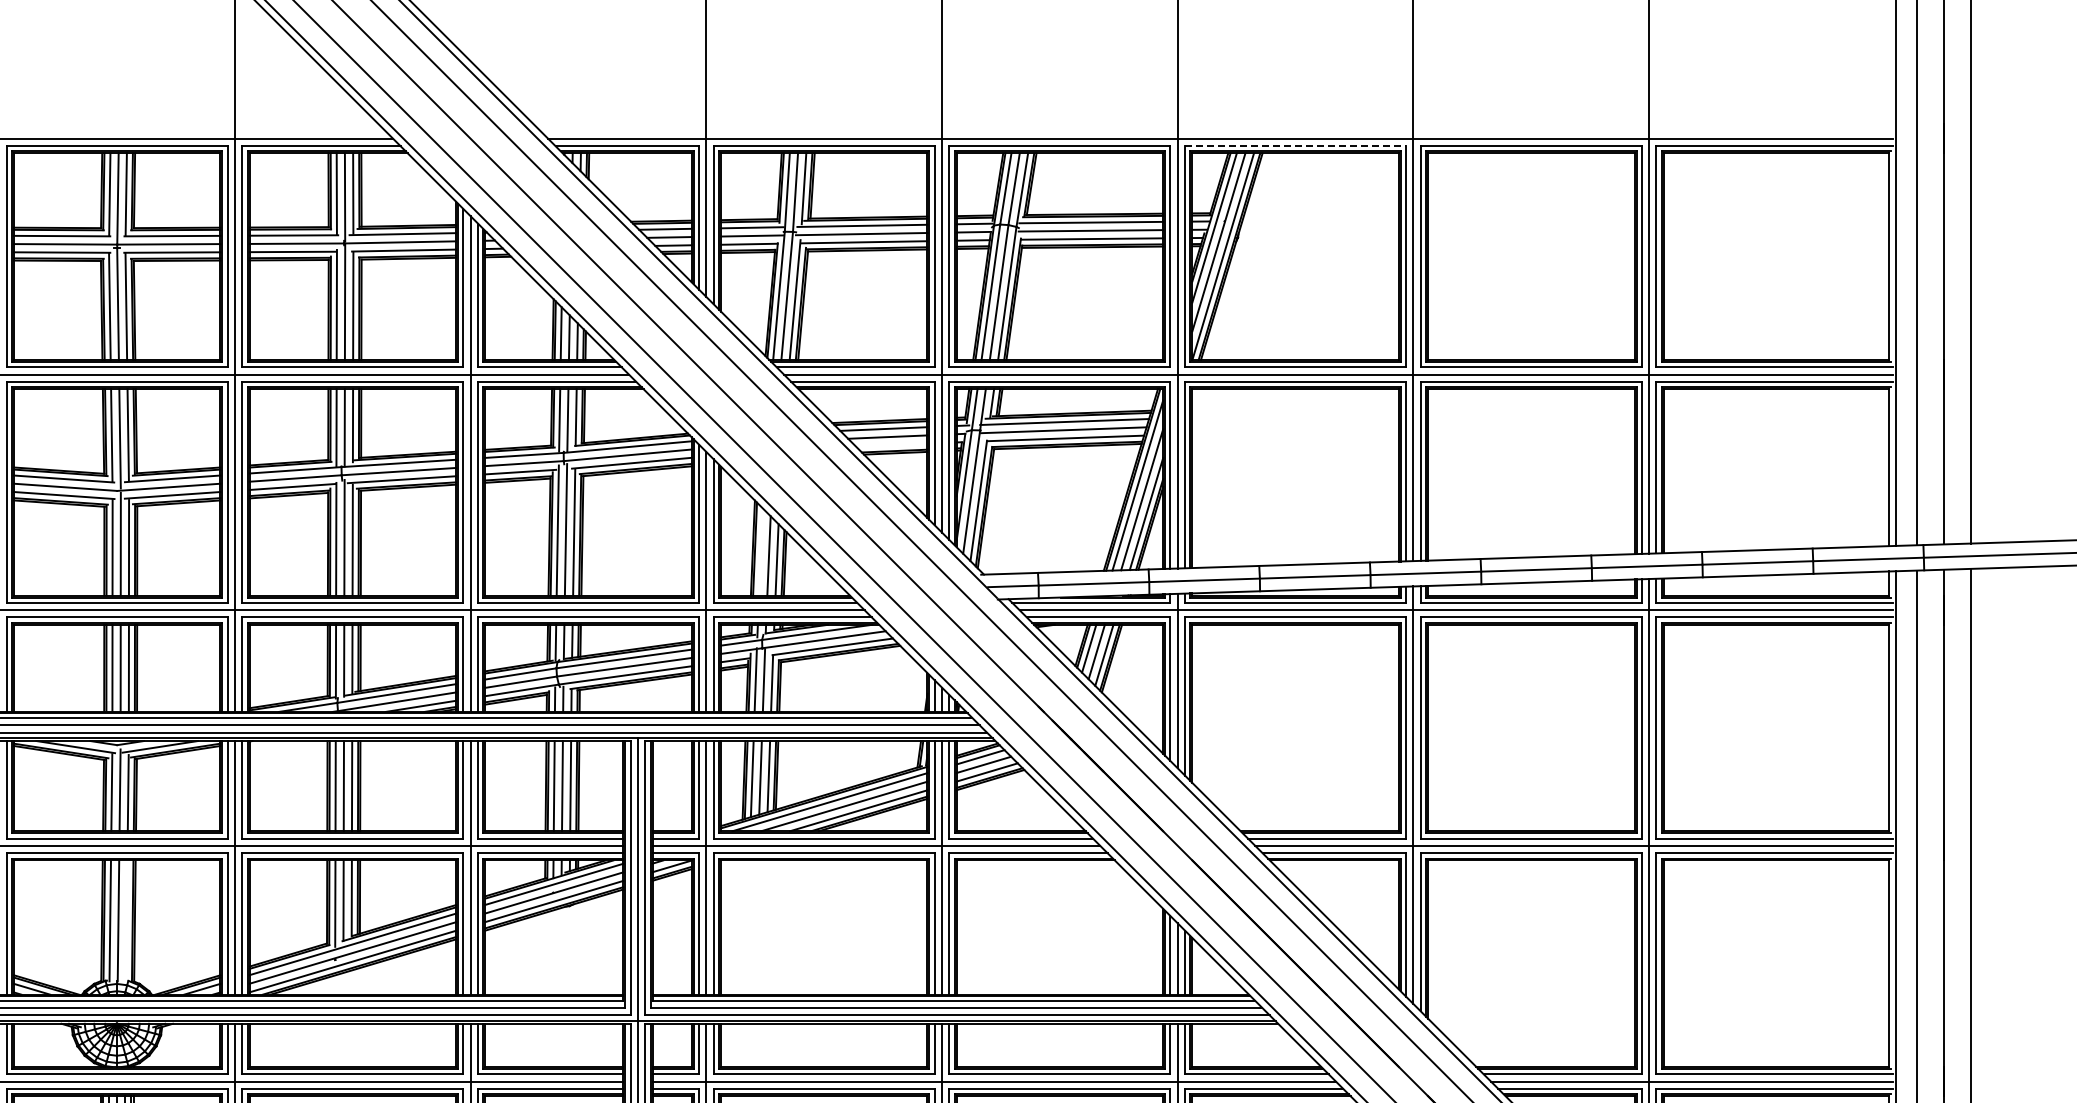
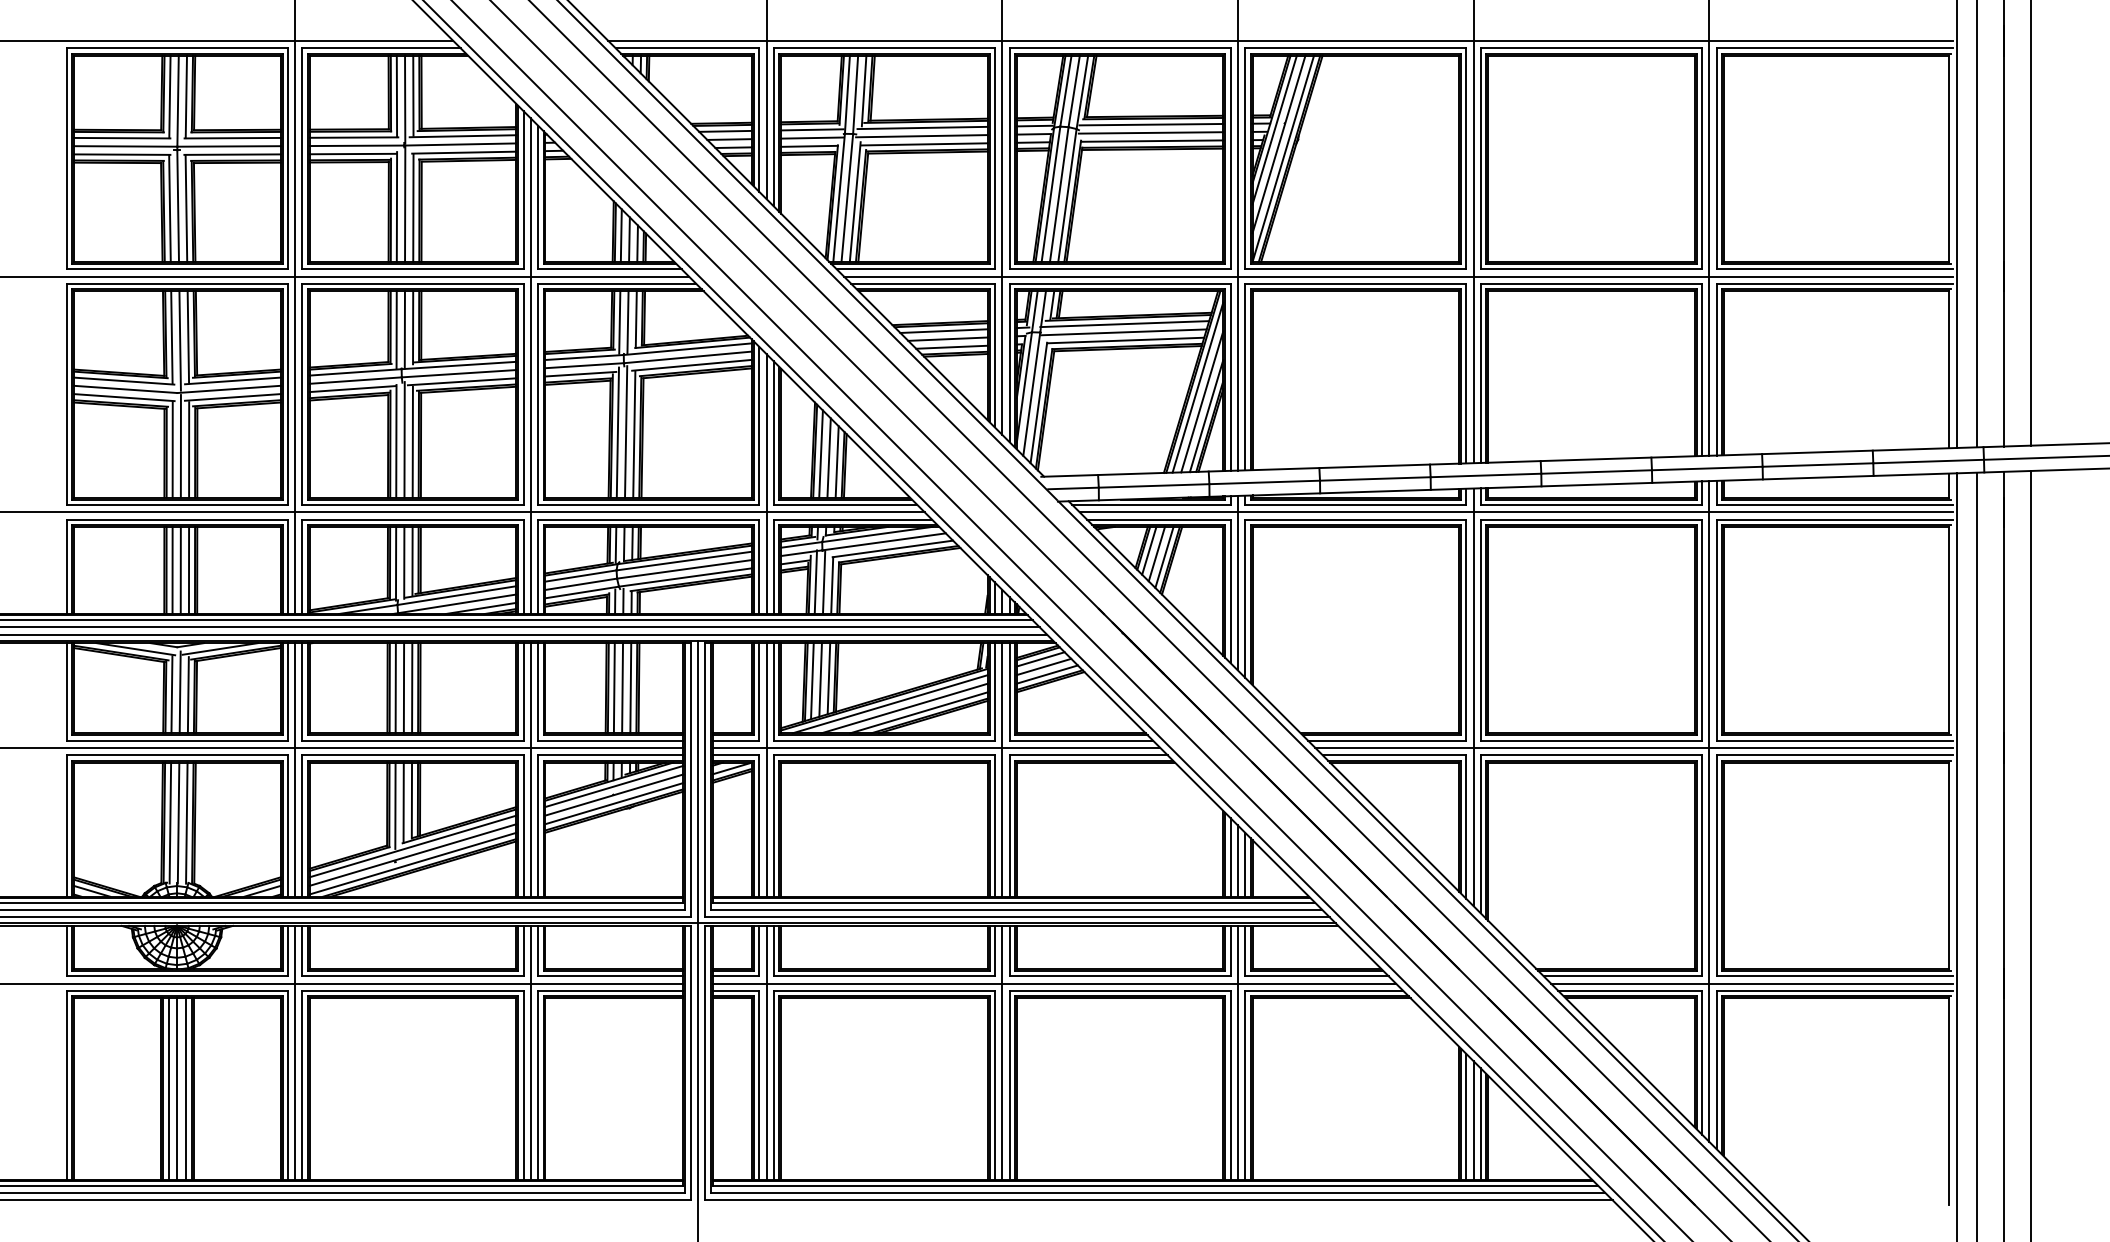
line: (1295, 146) -> (1355, 48), dashed -> solid
line: (891, 444) -> (951, 346), added
line: (760, 551) -> (820, 453), added
line: (126, 920) -> (186, 822), added

